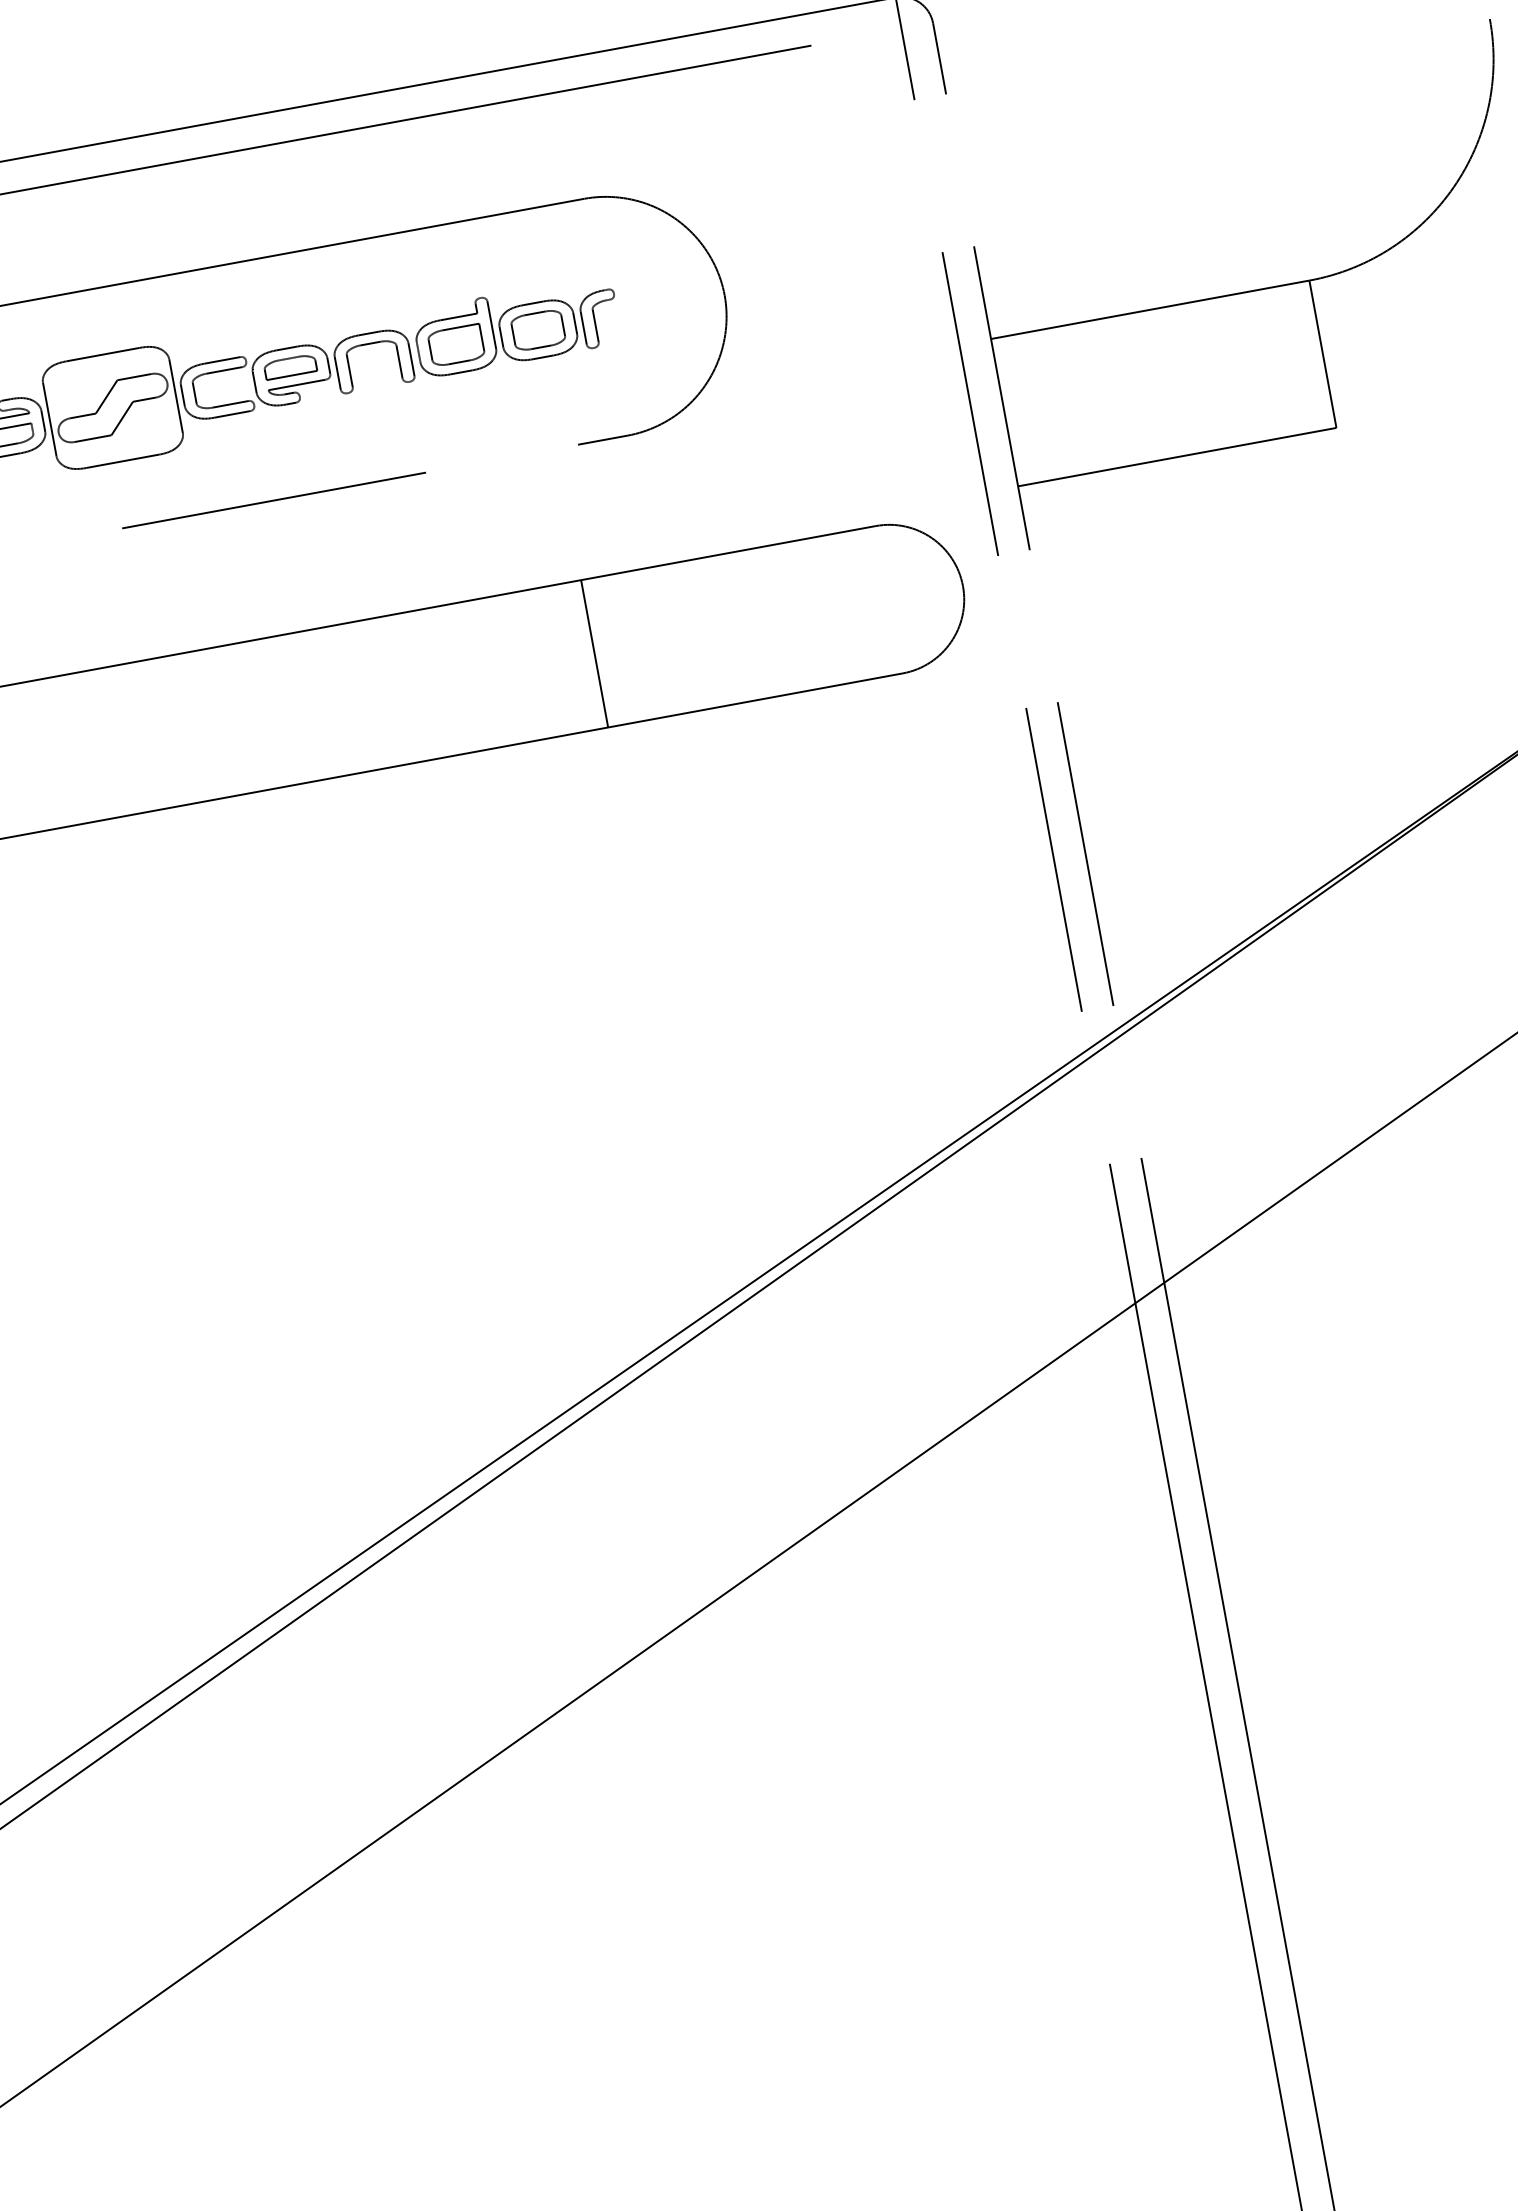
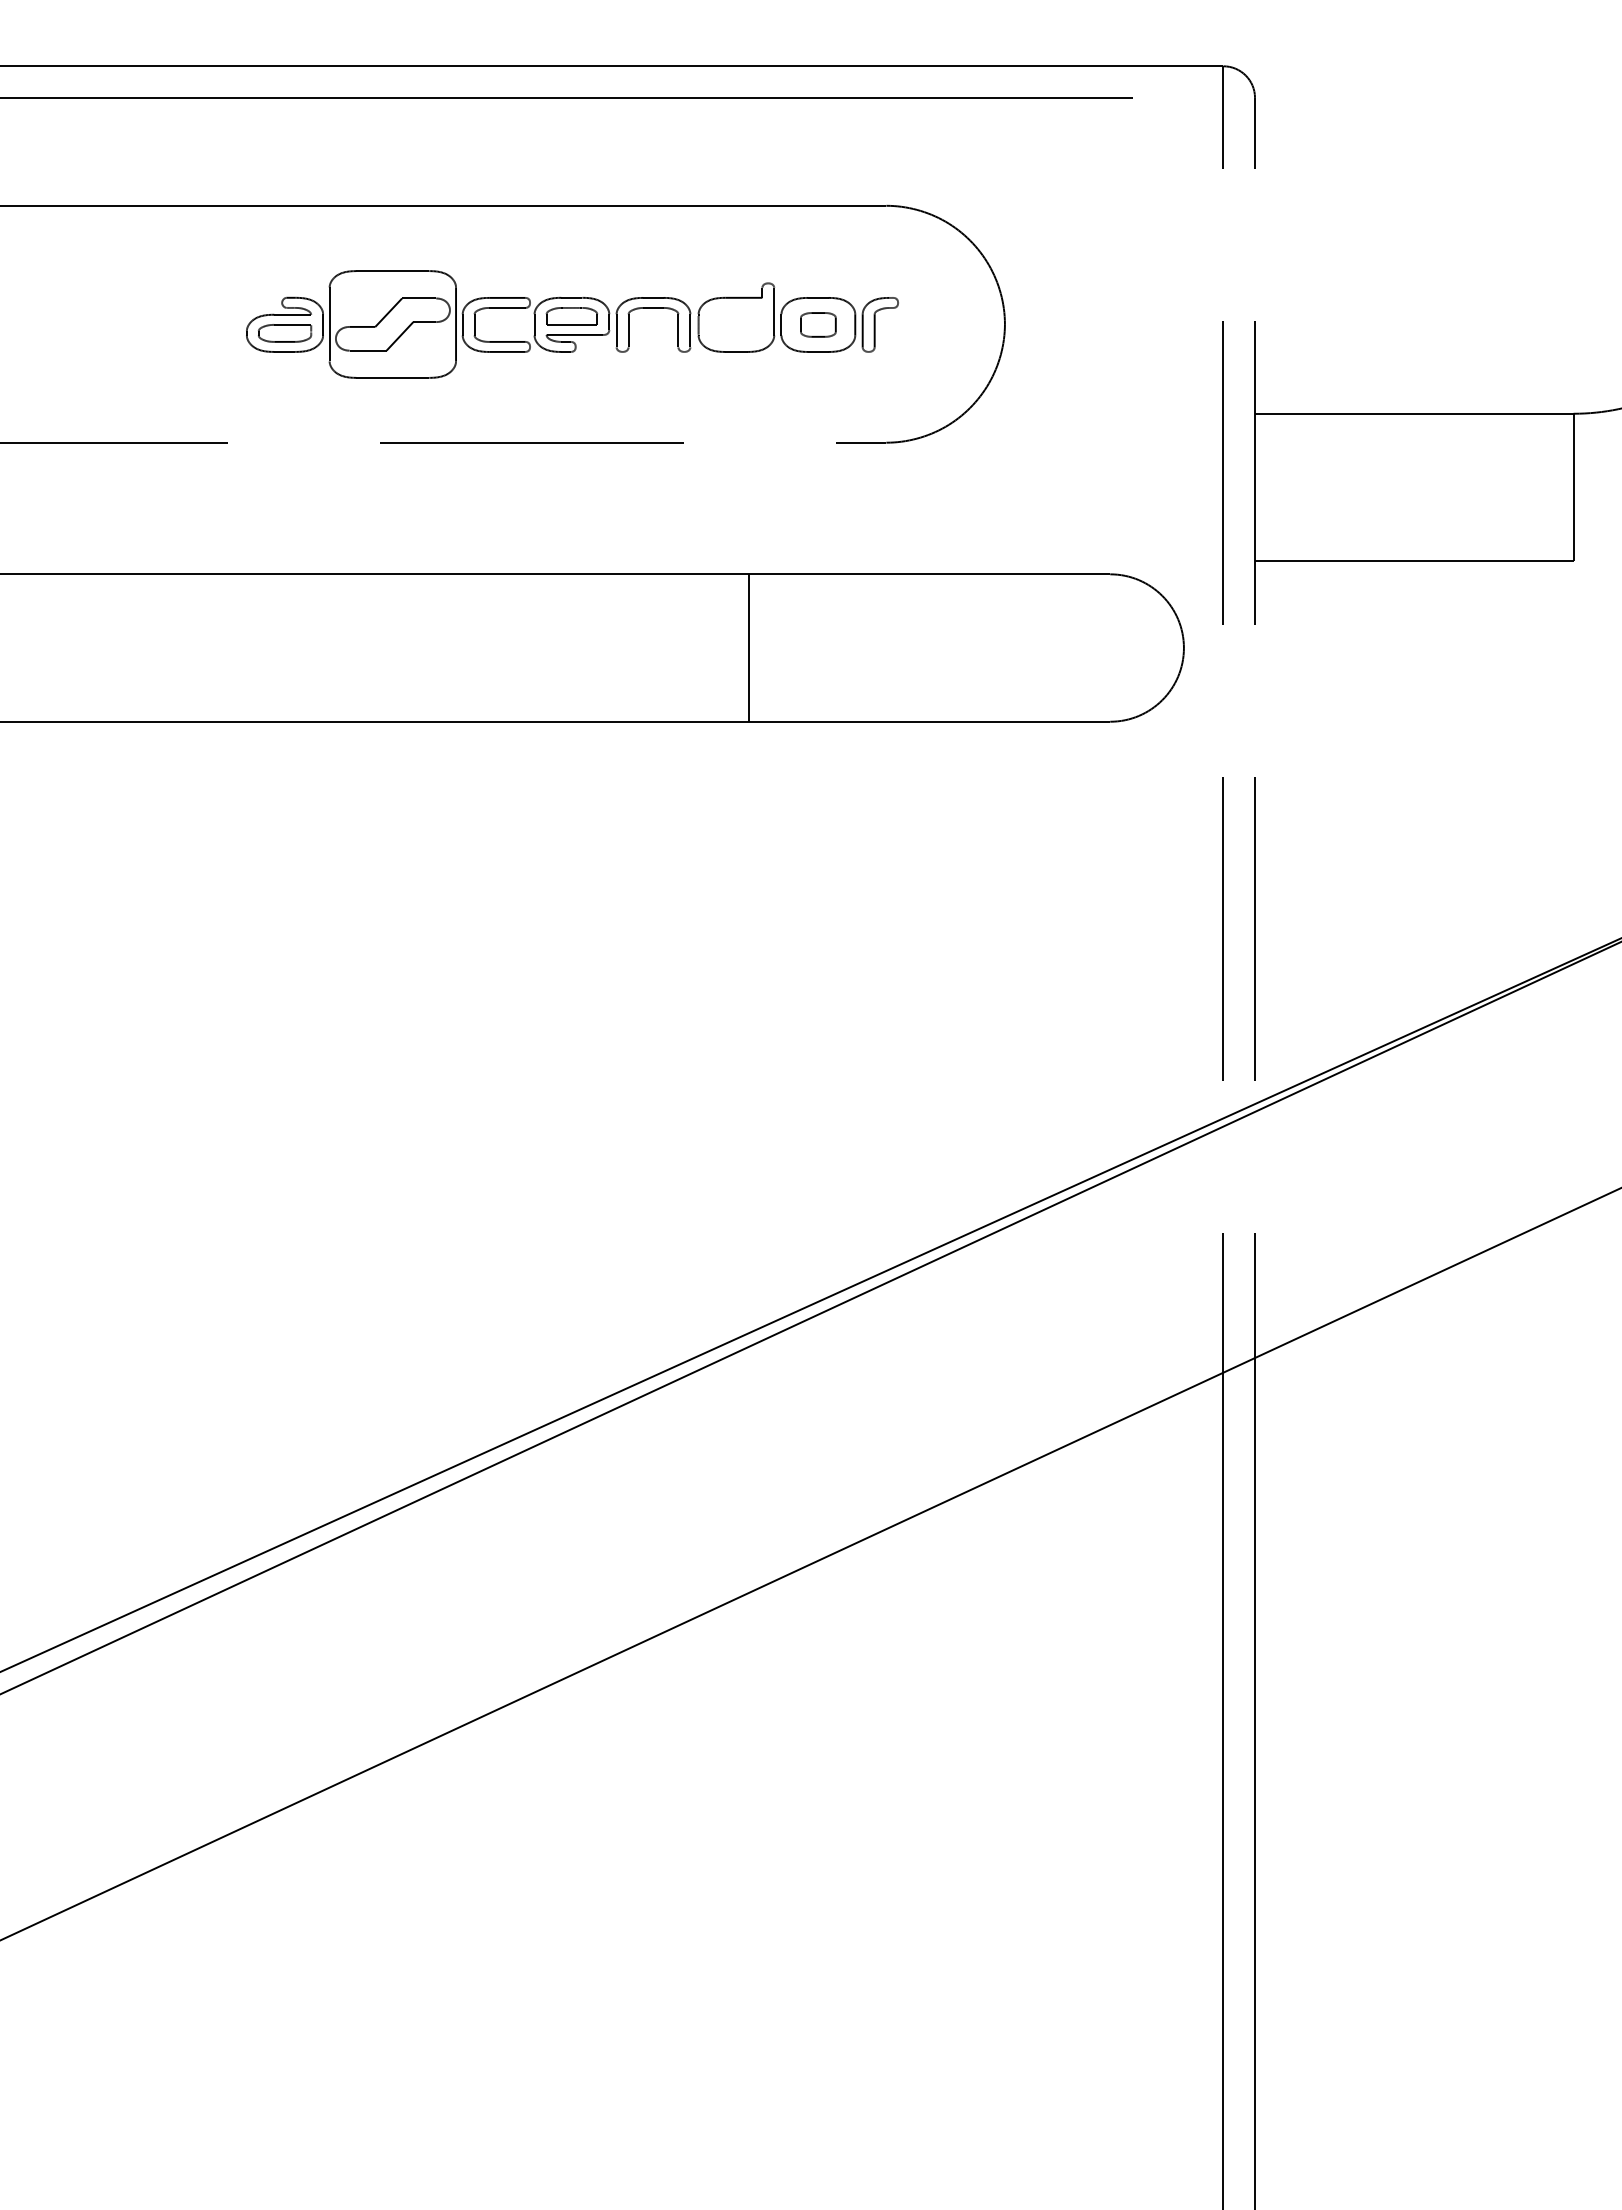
part: (538, 329) -> (818, 324), size x0.7
part: (456, 344) -> (736, 324), removed
line: (594, 653) -> (749, 647), moved

